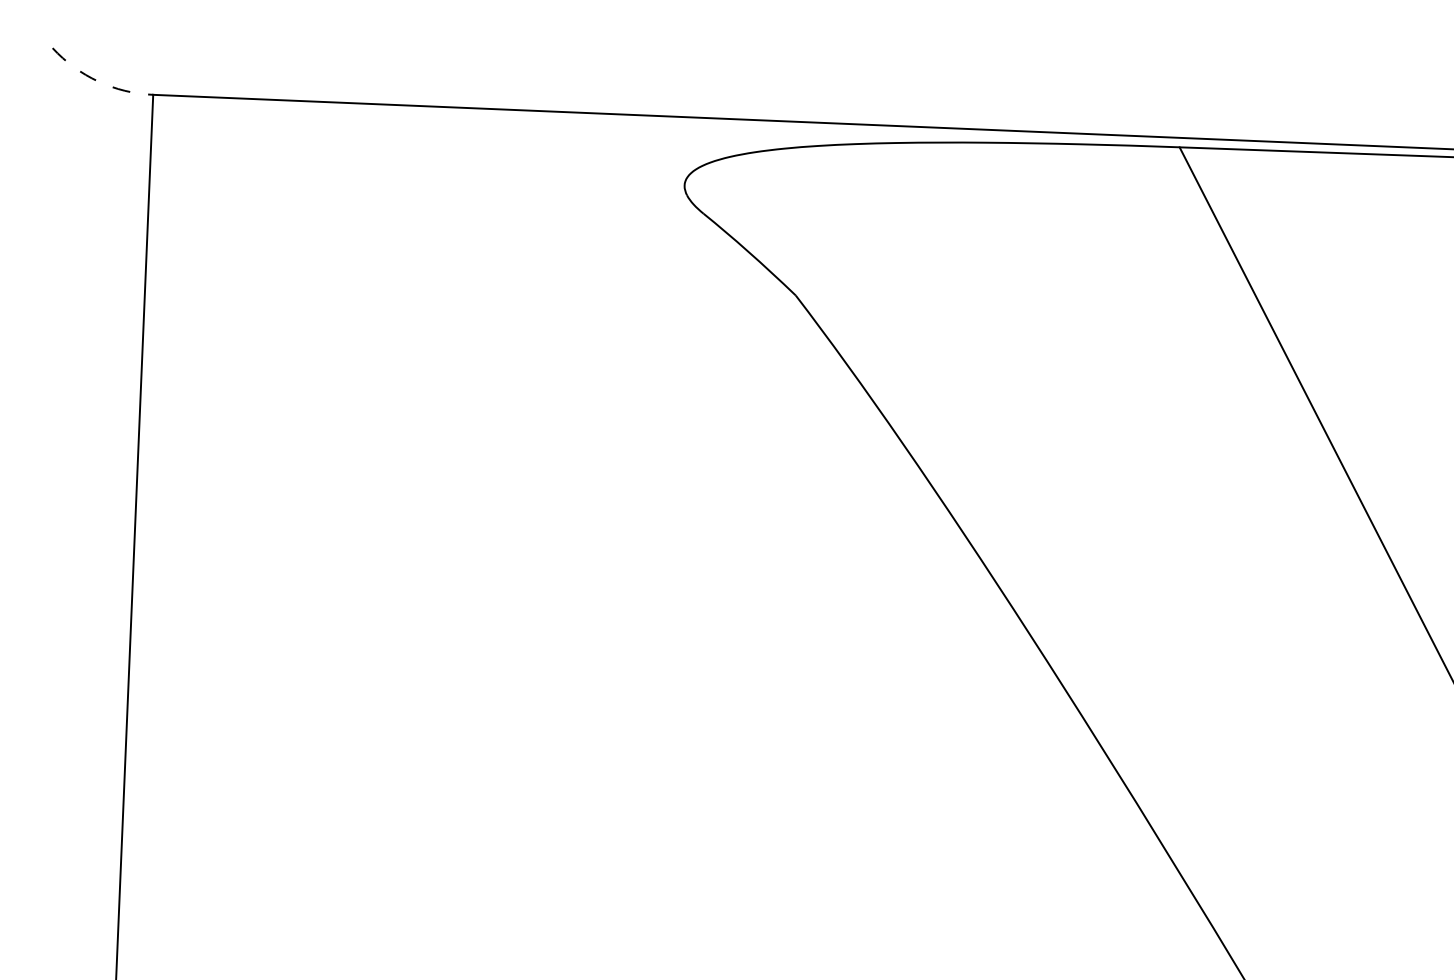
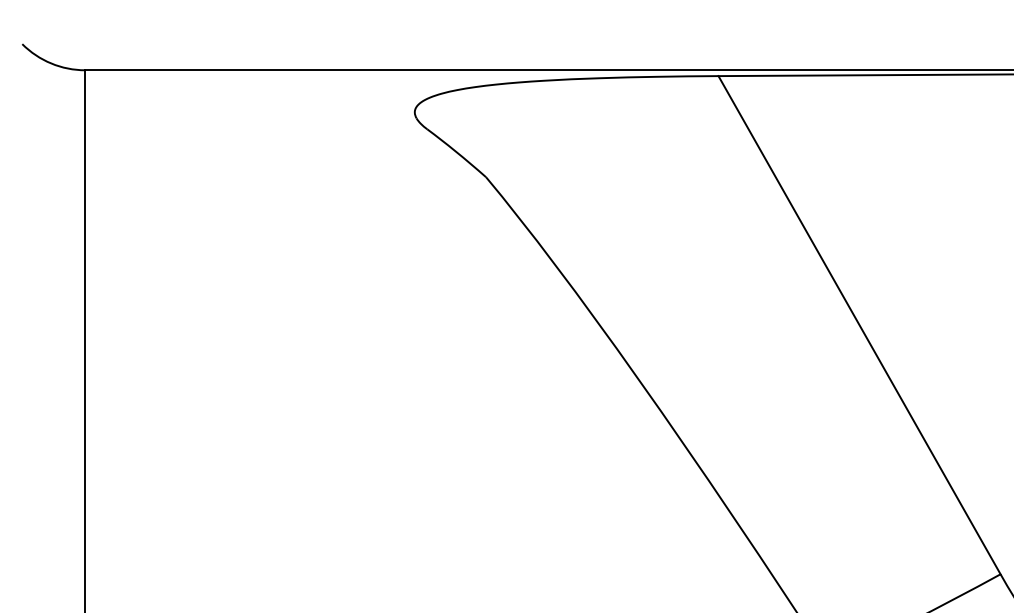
arc: (98, 81) -> (51, 63), dashed -> solid

